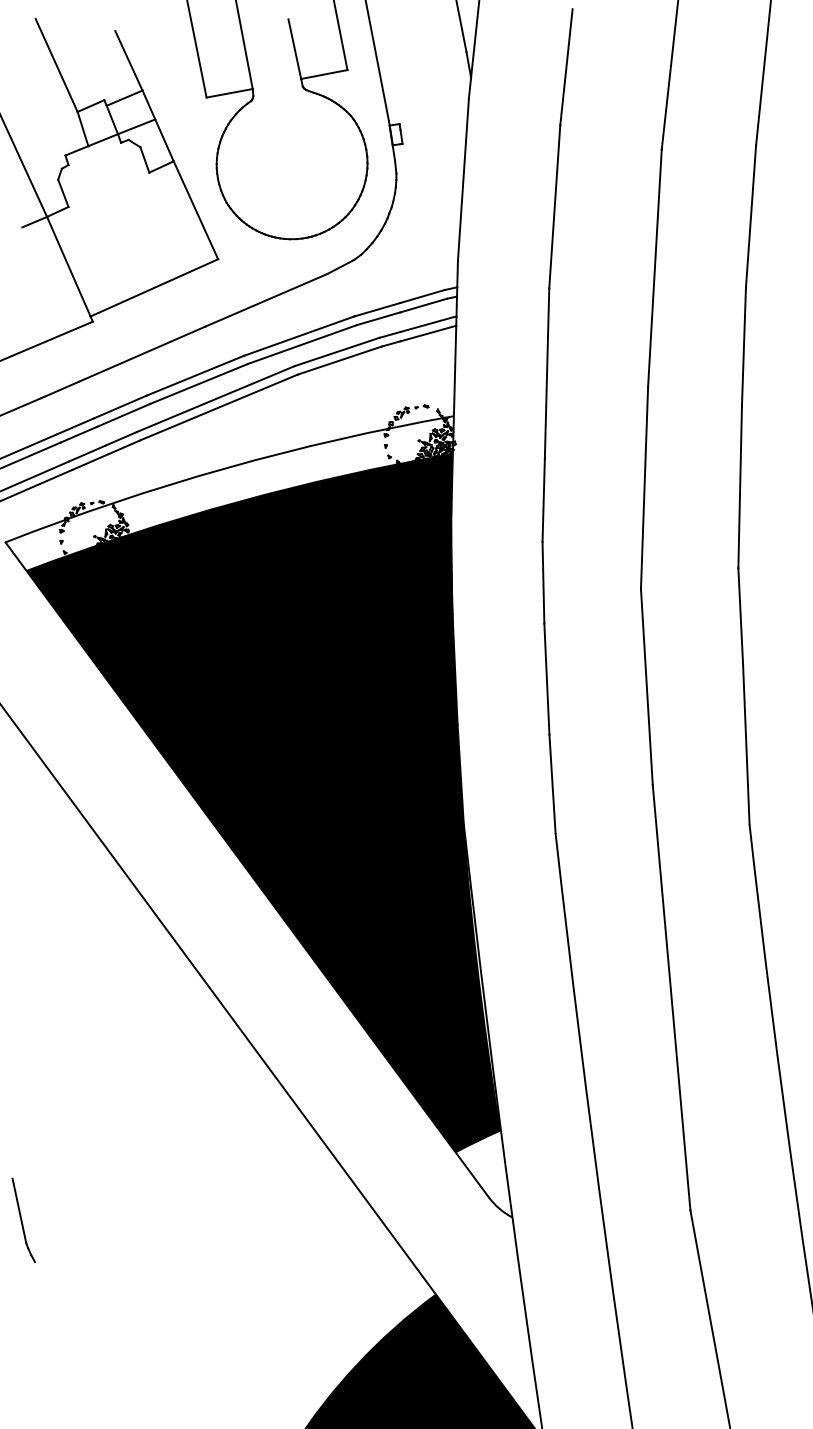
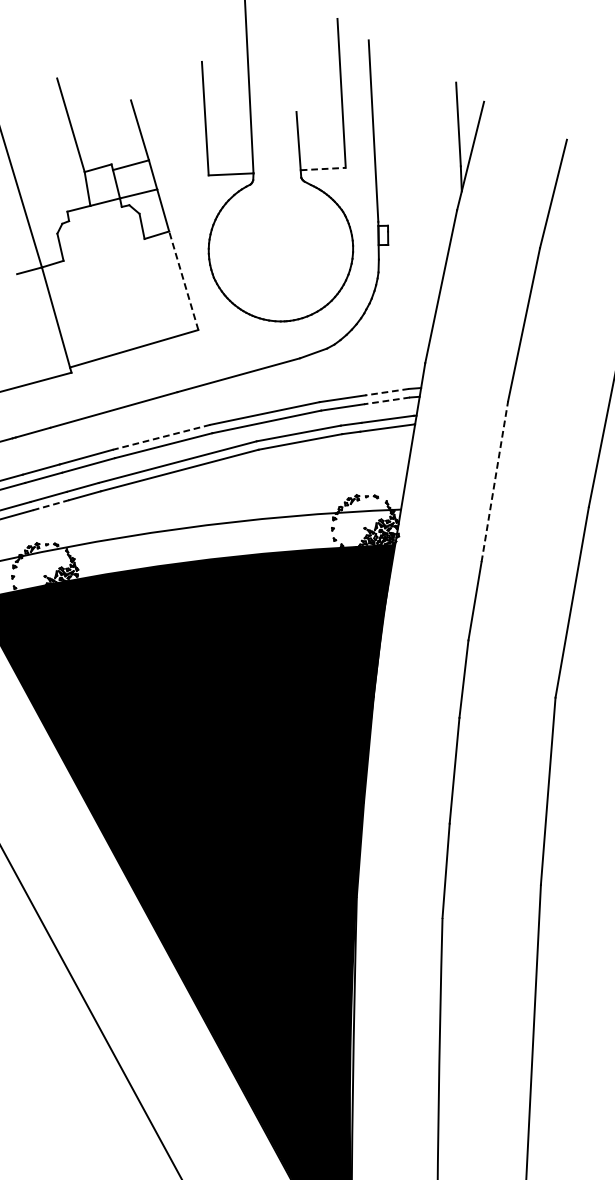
line: (324, 74) -> (323, 169), solid -> dashed
line: (195, 210) -> (183, 280), solid -> dashed
line: (422, 296) -> (387, 392), solid -> dashed
line: (423, 305) -> (386, 400), solid -> dashed
line: (547, 373) -> (495, 481), solid -> dashed
line: (195, 375) -> (161, 437), solid -> dashed
line: (90, 461) -> (50, 504), solid -> dashed

